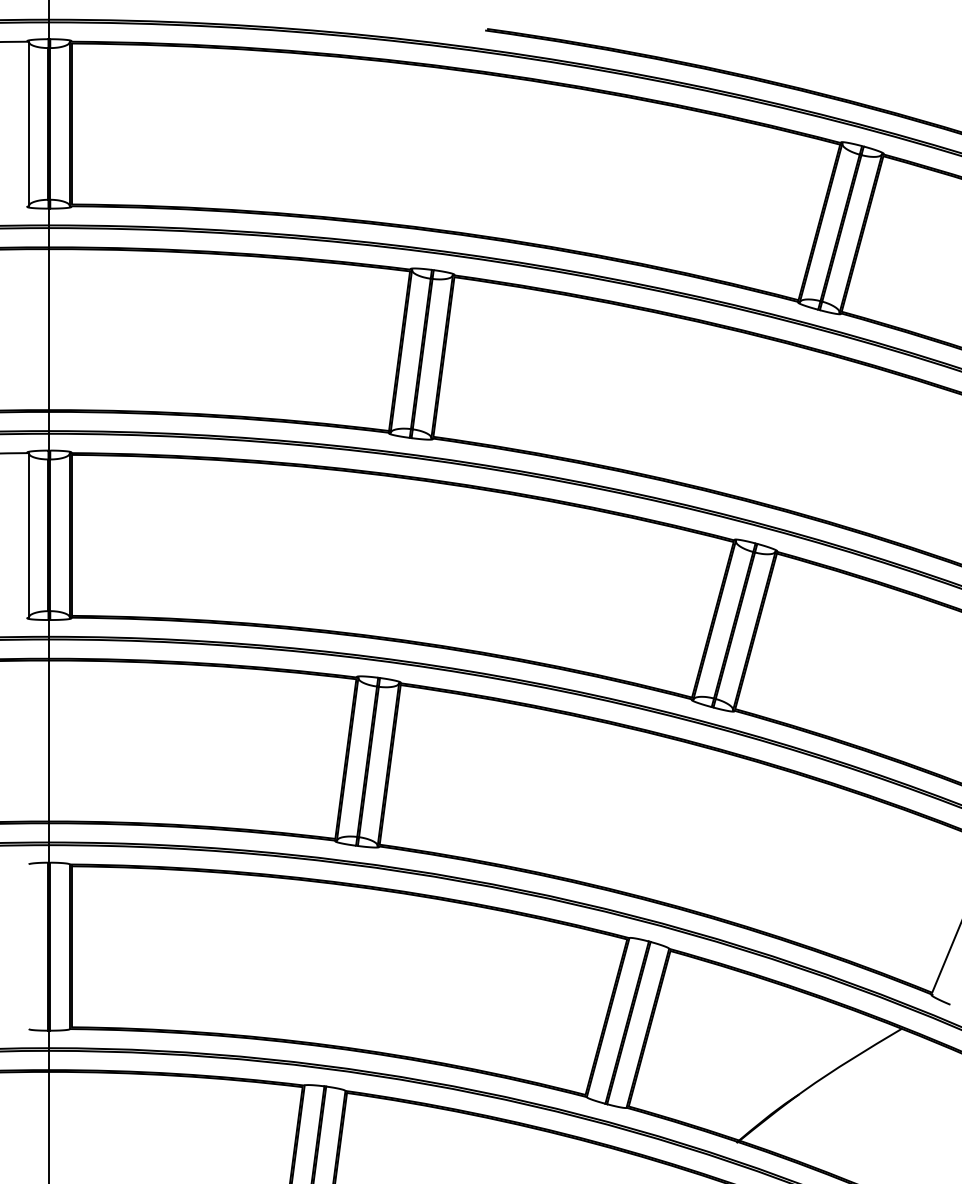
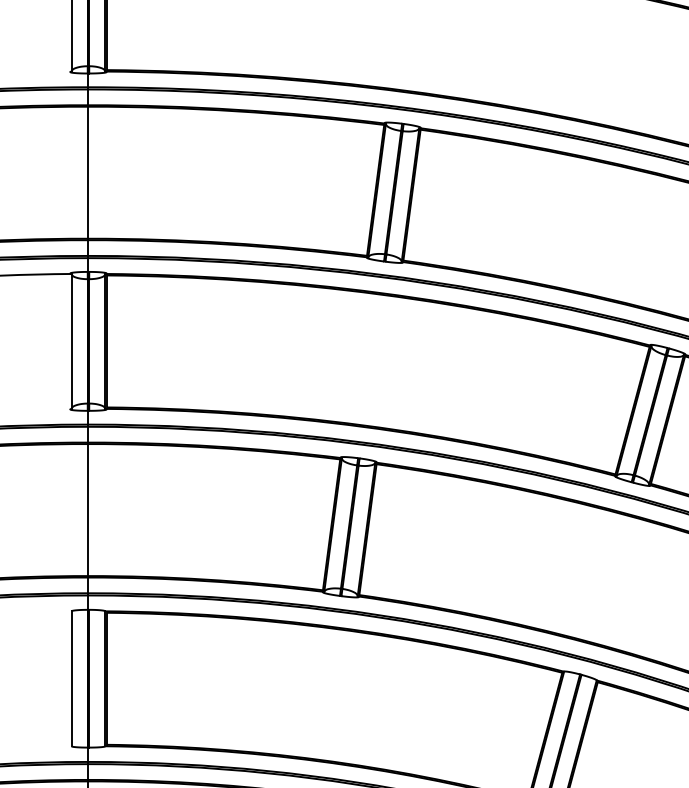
line: (28, 946) -> (71, 678), added

